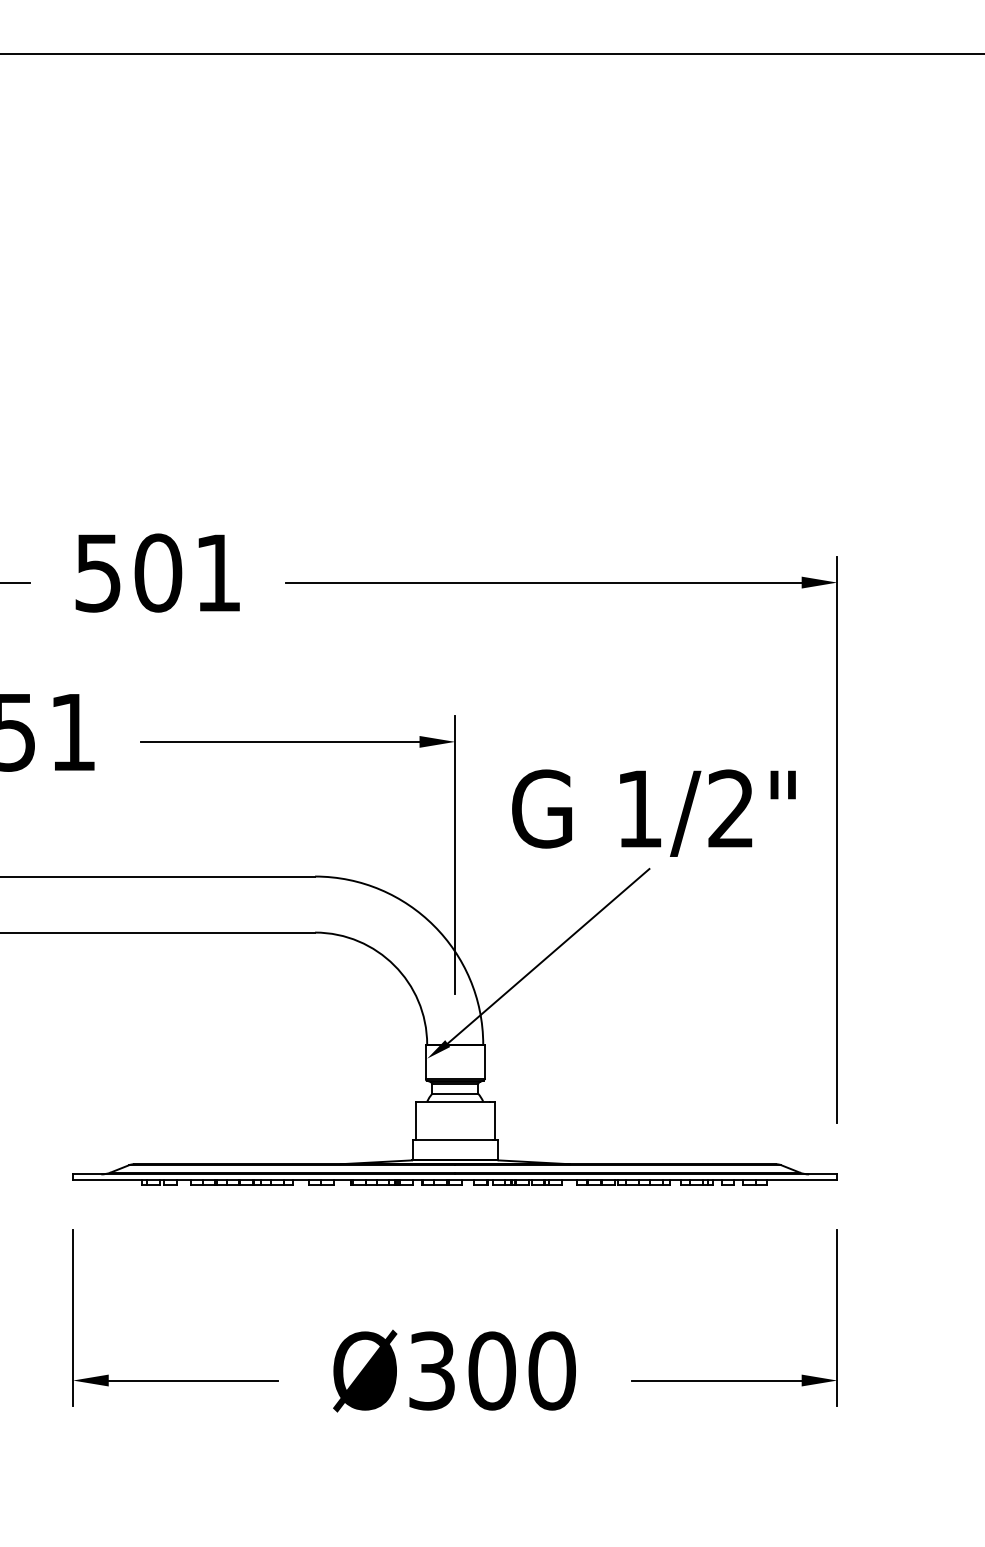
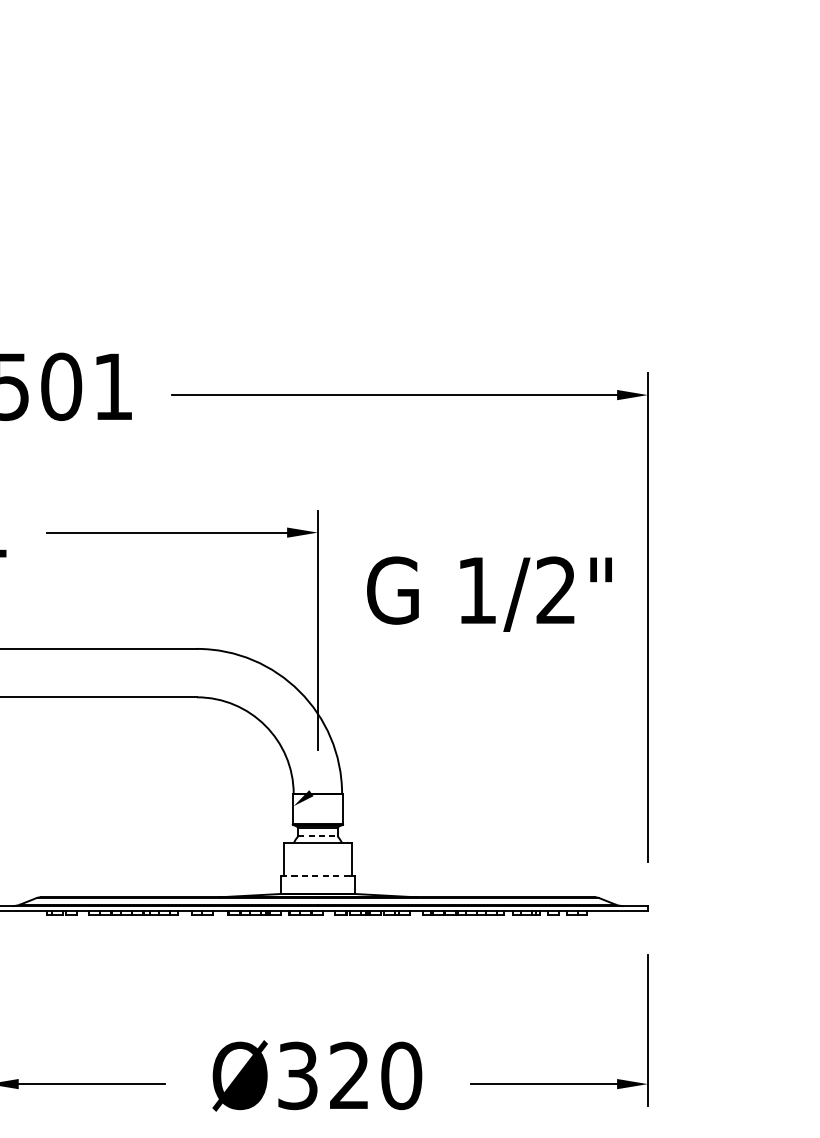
line: (548, 956) -> (398, 717), removed
line: (455, 1093) -> (318, 836), solid -> dashed
line: (453, 1140) -> (316, 876), solid -> dashed
text: (491, 1370) -> (349, 1075), Ø300 -> Ø320

